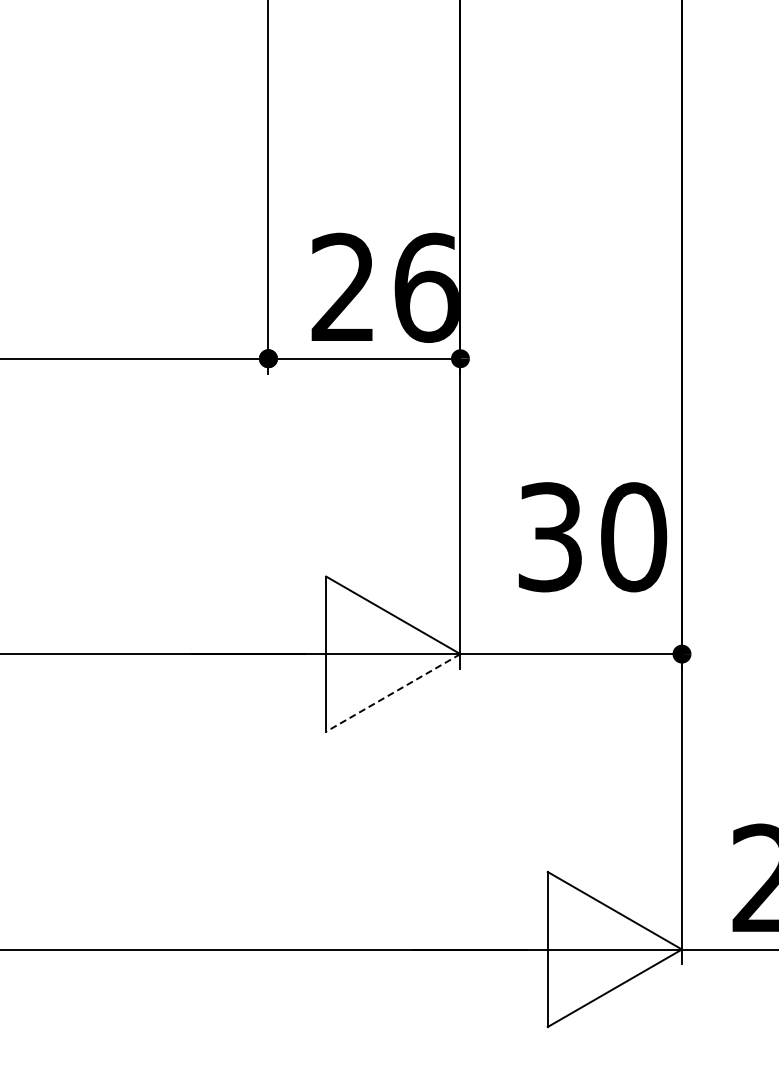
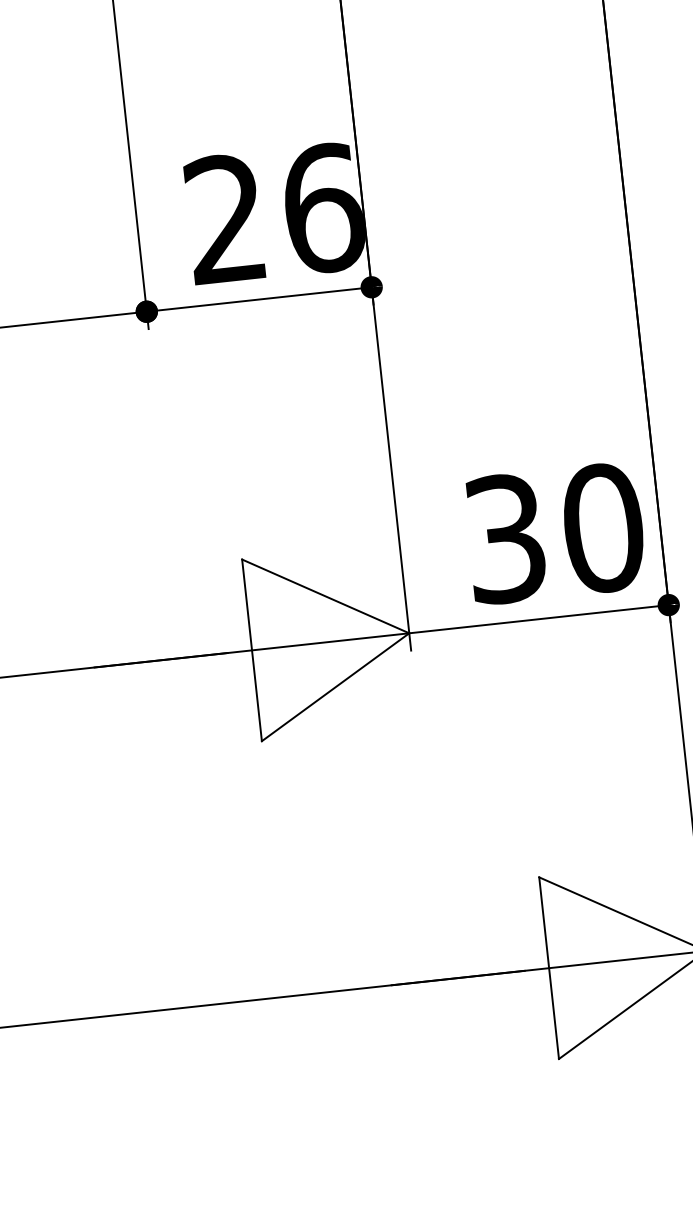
text: (592, 537) -> (554, 533), moved
line: (393, 692) -> (335, 686), dashed -> solid

